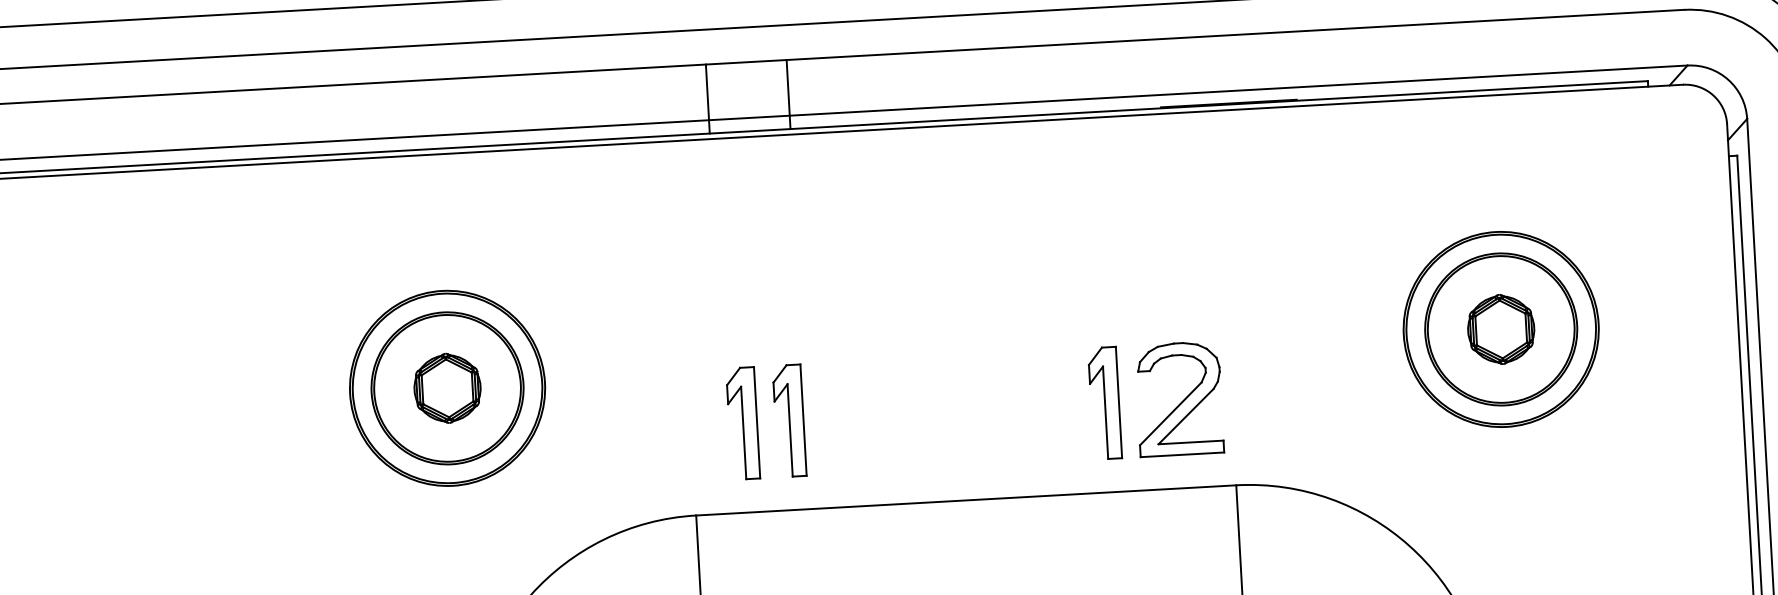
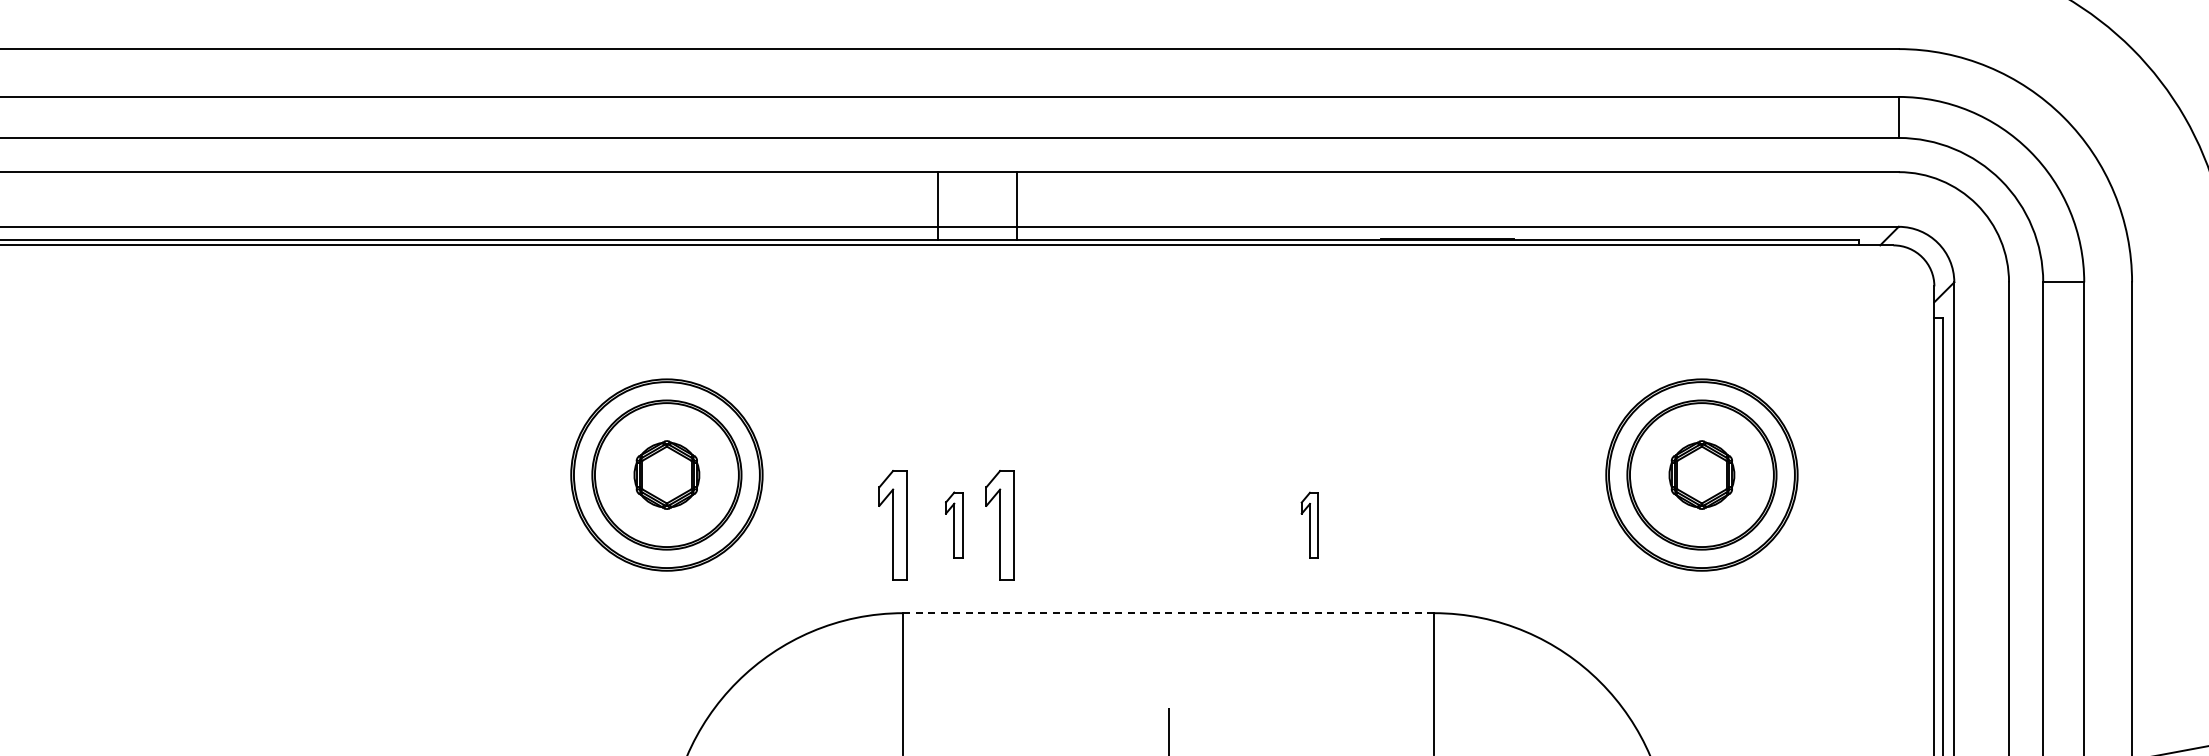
part: (1178, 398) -> (1382, 525), removed
part: (1104, 403) -> (1309, 525), size x0.6
part: (742, 422) -> (953, 524), size x0.6
part: (680, 426) -> (892, 525), added
line: (966, 500) -> (1168, 613), solid -> dashed

